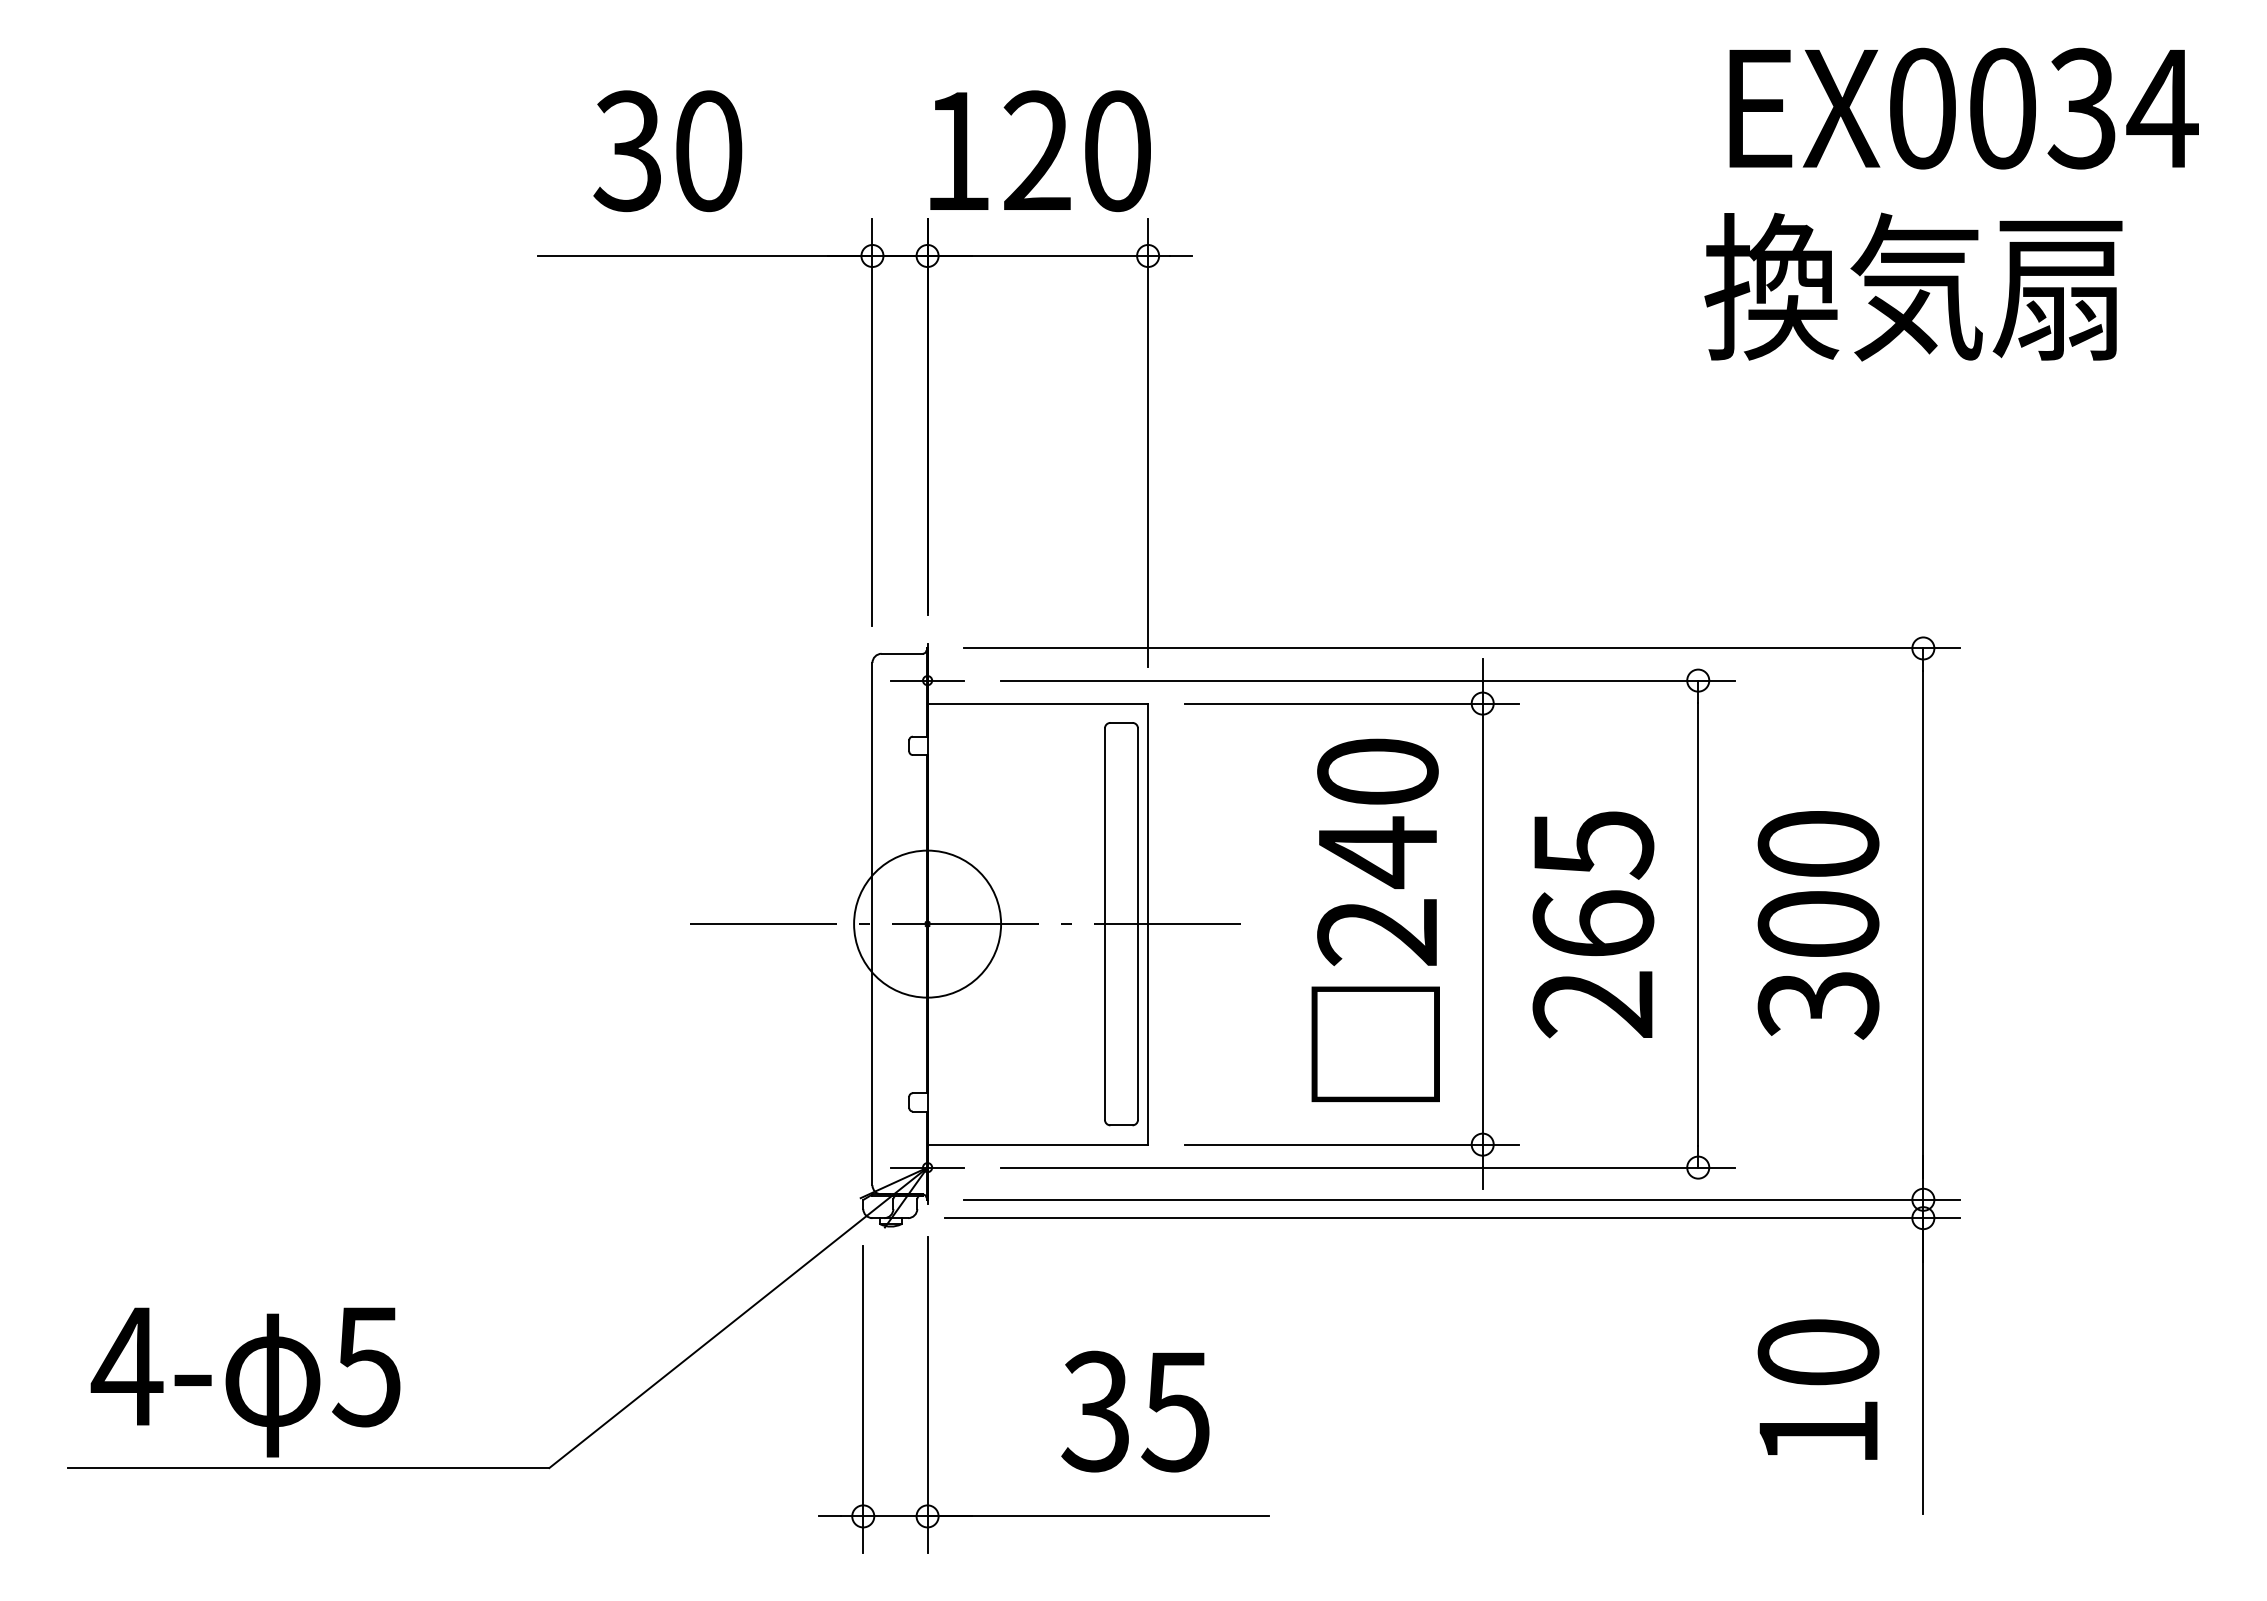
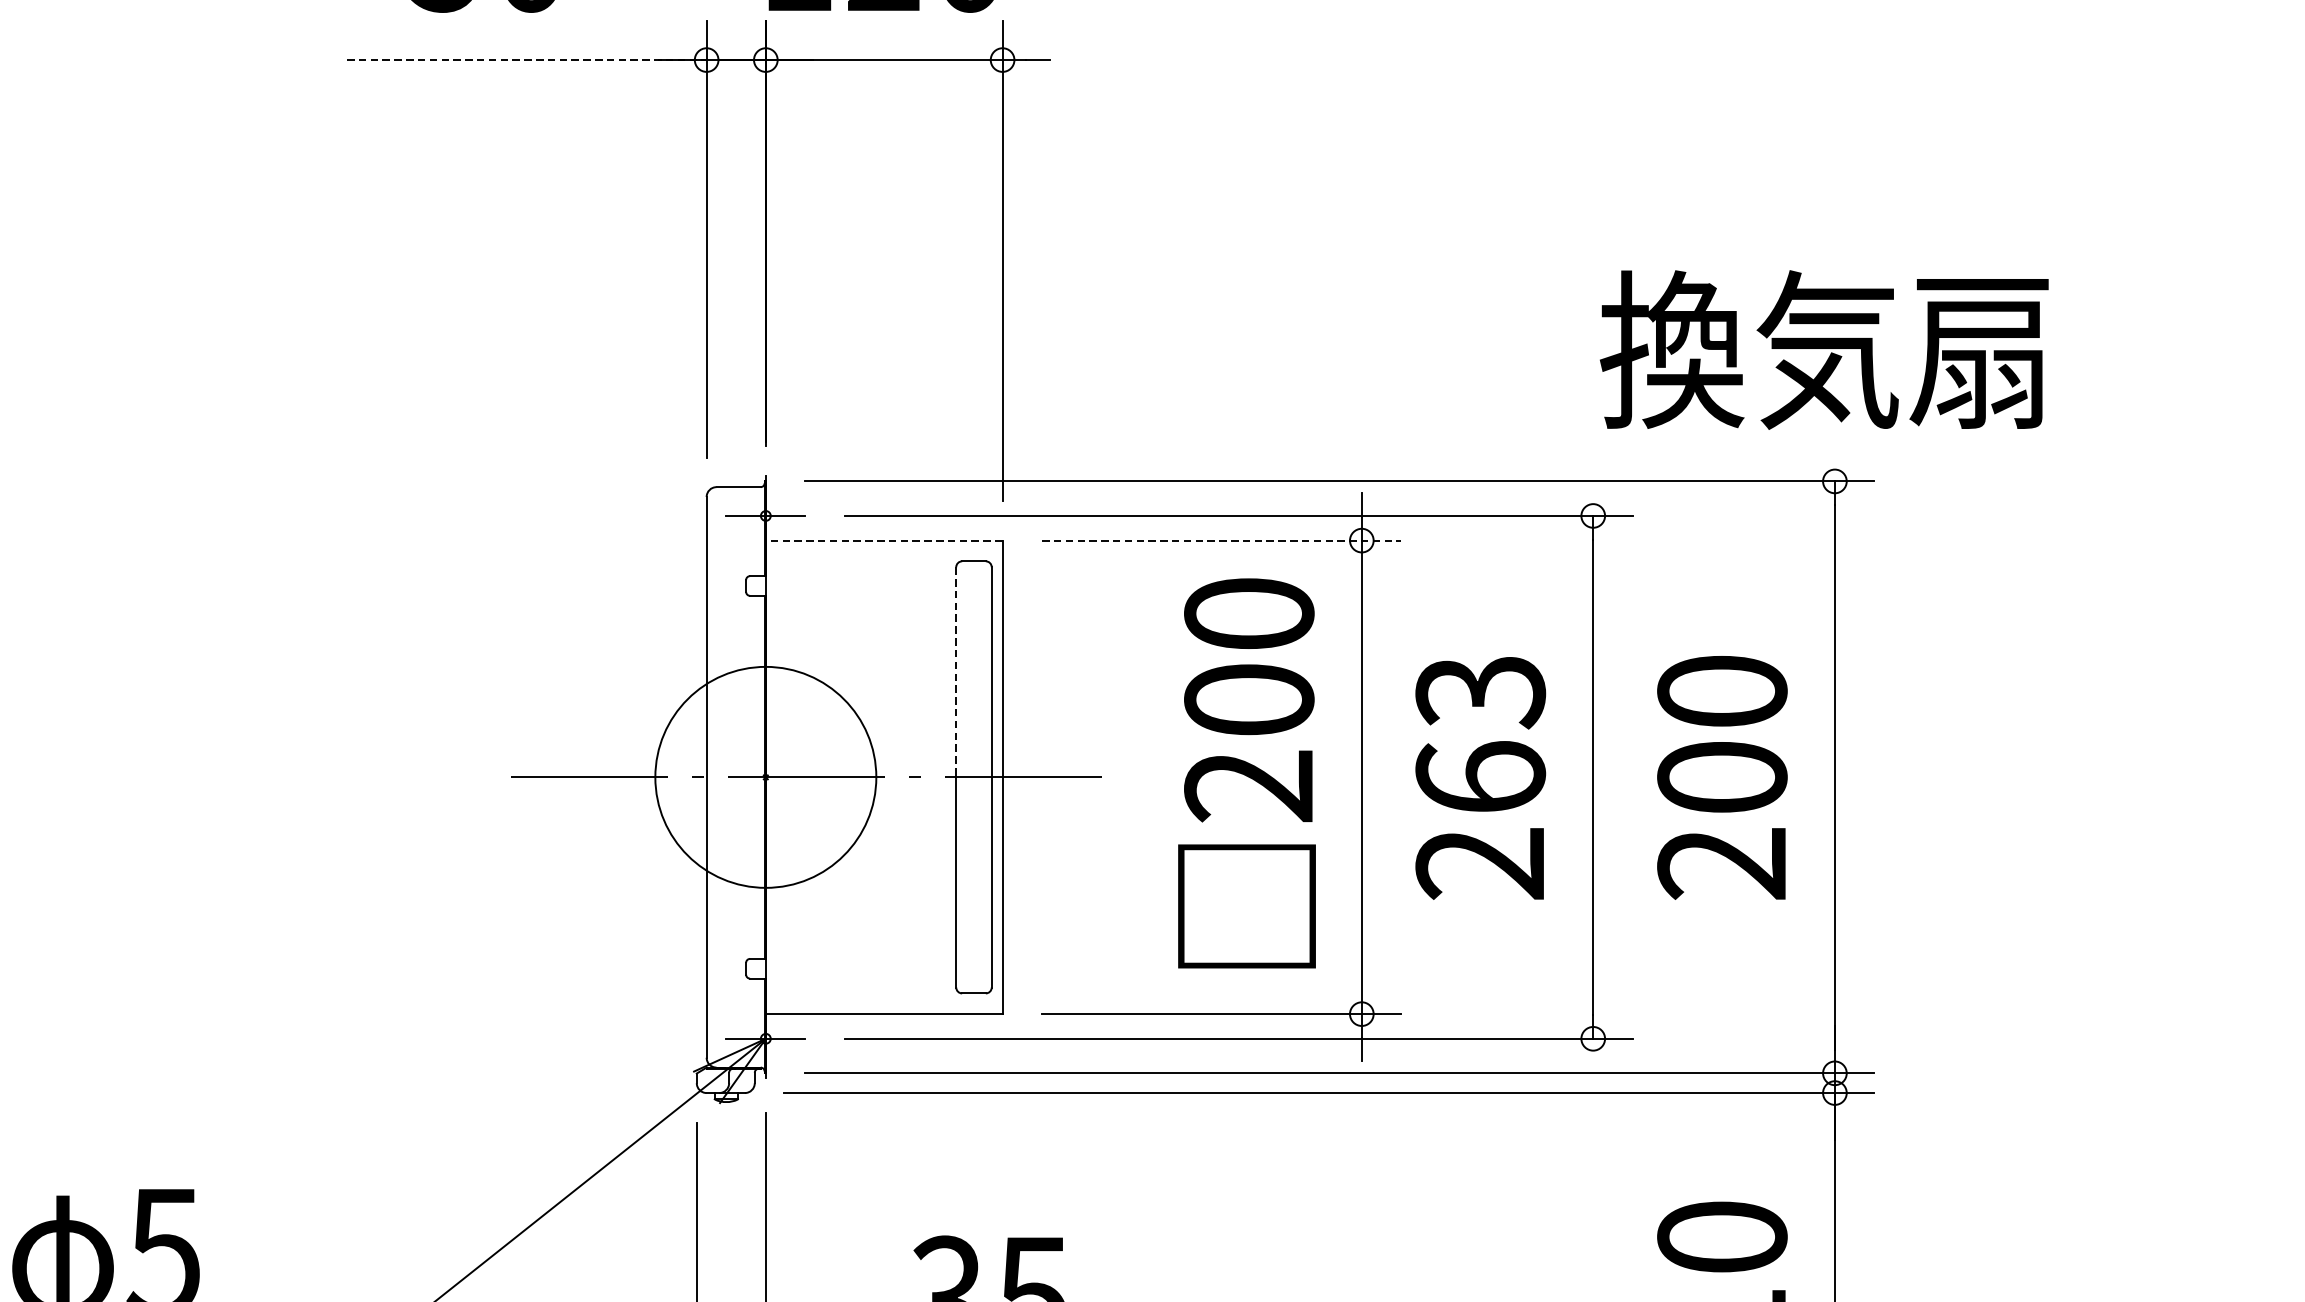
line: (705, 256) -> (527, 60), solid -> dashed
text: (1913, 286) -> (1824, 349), moved
line: (1037, 703) -> (883, 540), solid -> dashed
line: (1352, 703) -> (1222, 540), solid -> dashed
line: (1104, 826) -> (955, 672), solid -> dashed
text: (1593, 845) -> (1480, 692), 265 -> 263
text: (1377, 852) -> (1248, 700), 240 -> 200
circle: (927, 923) -> (765, 776), size x1.4
text: (1818, 1005) -> (1722, 864), 300 -> 200

